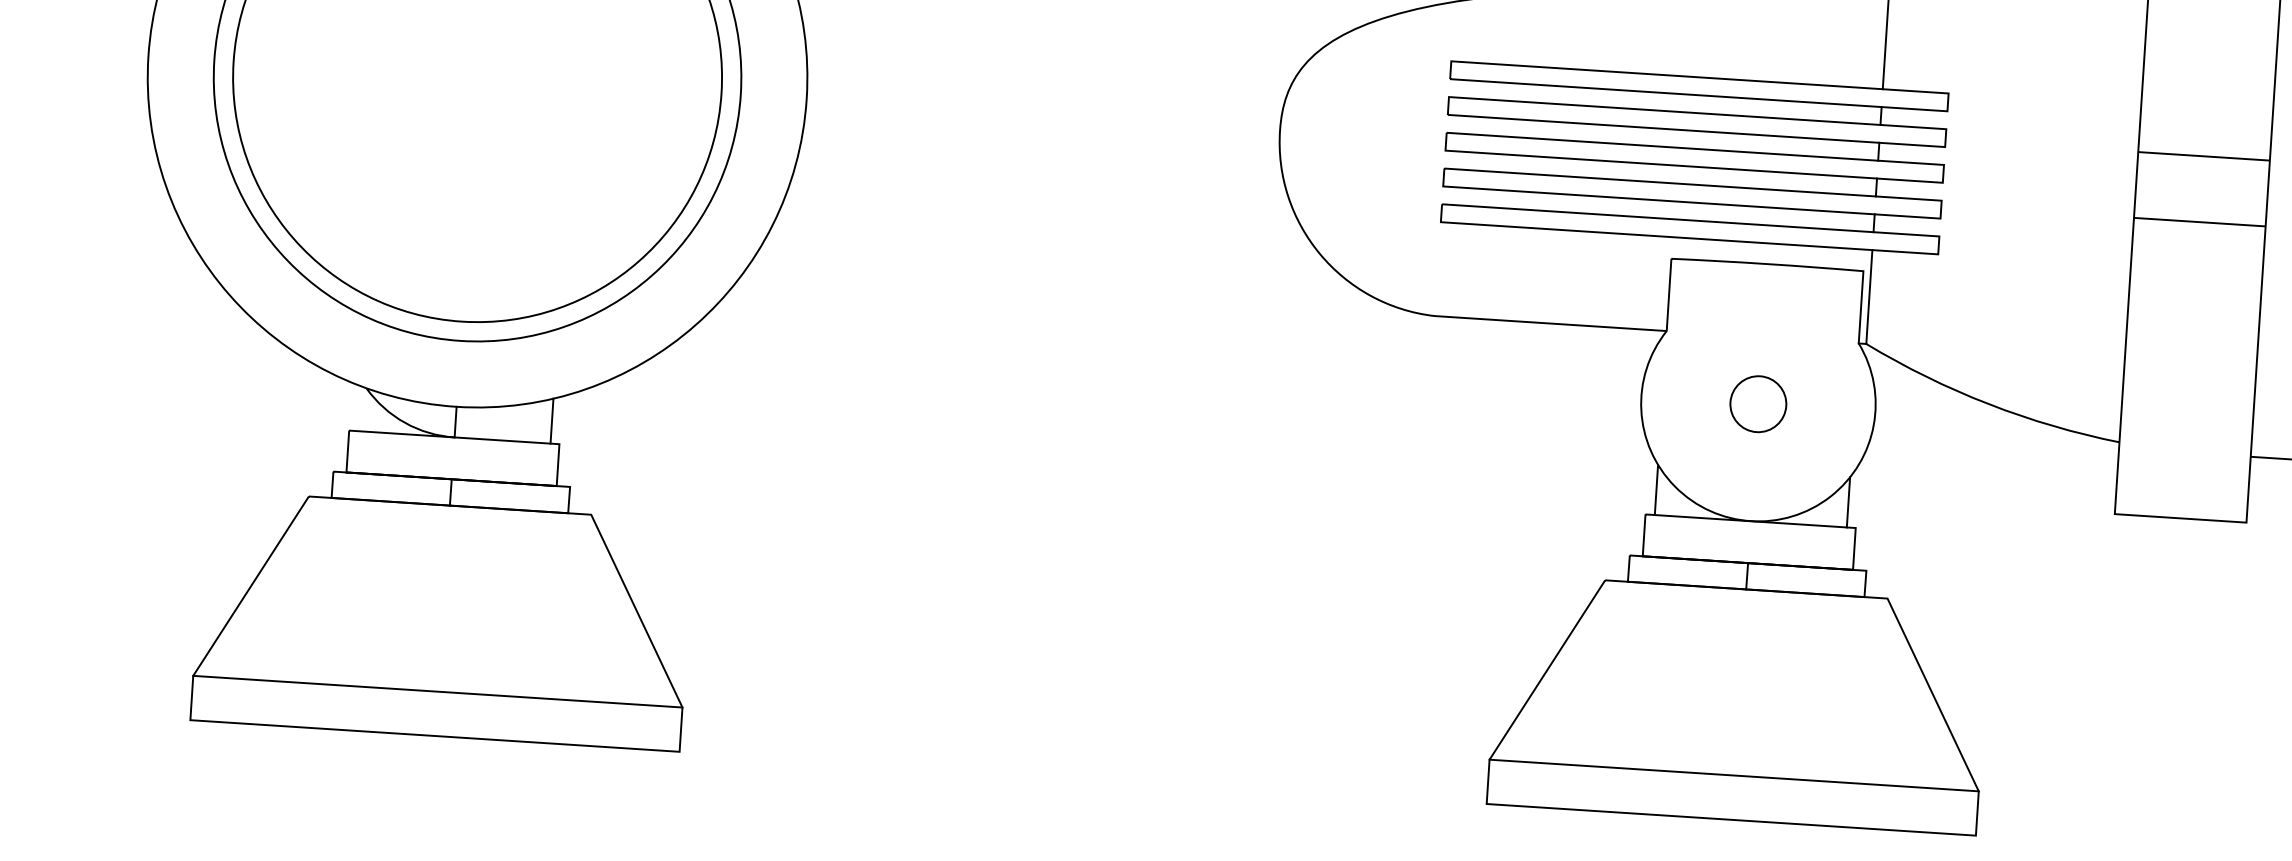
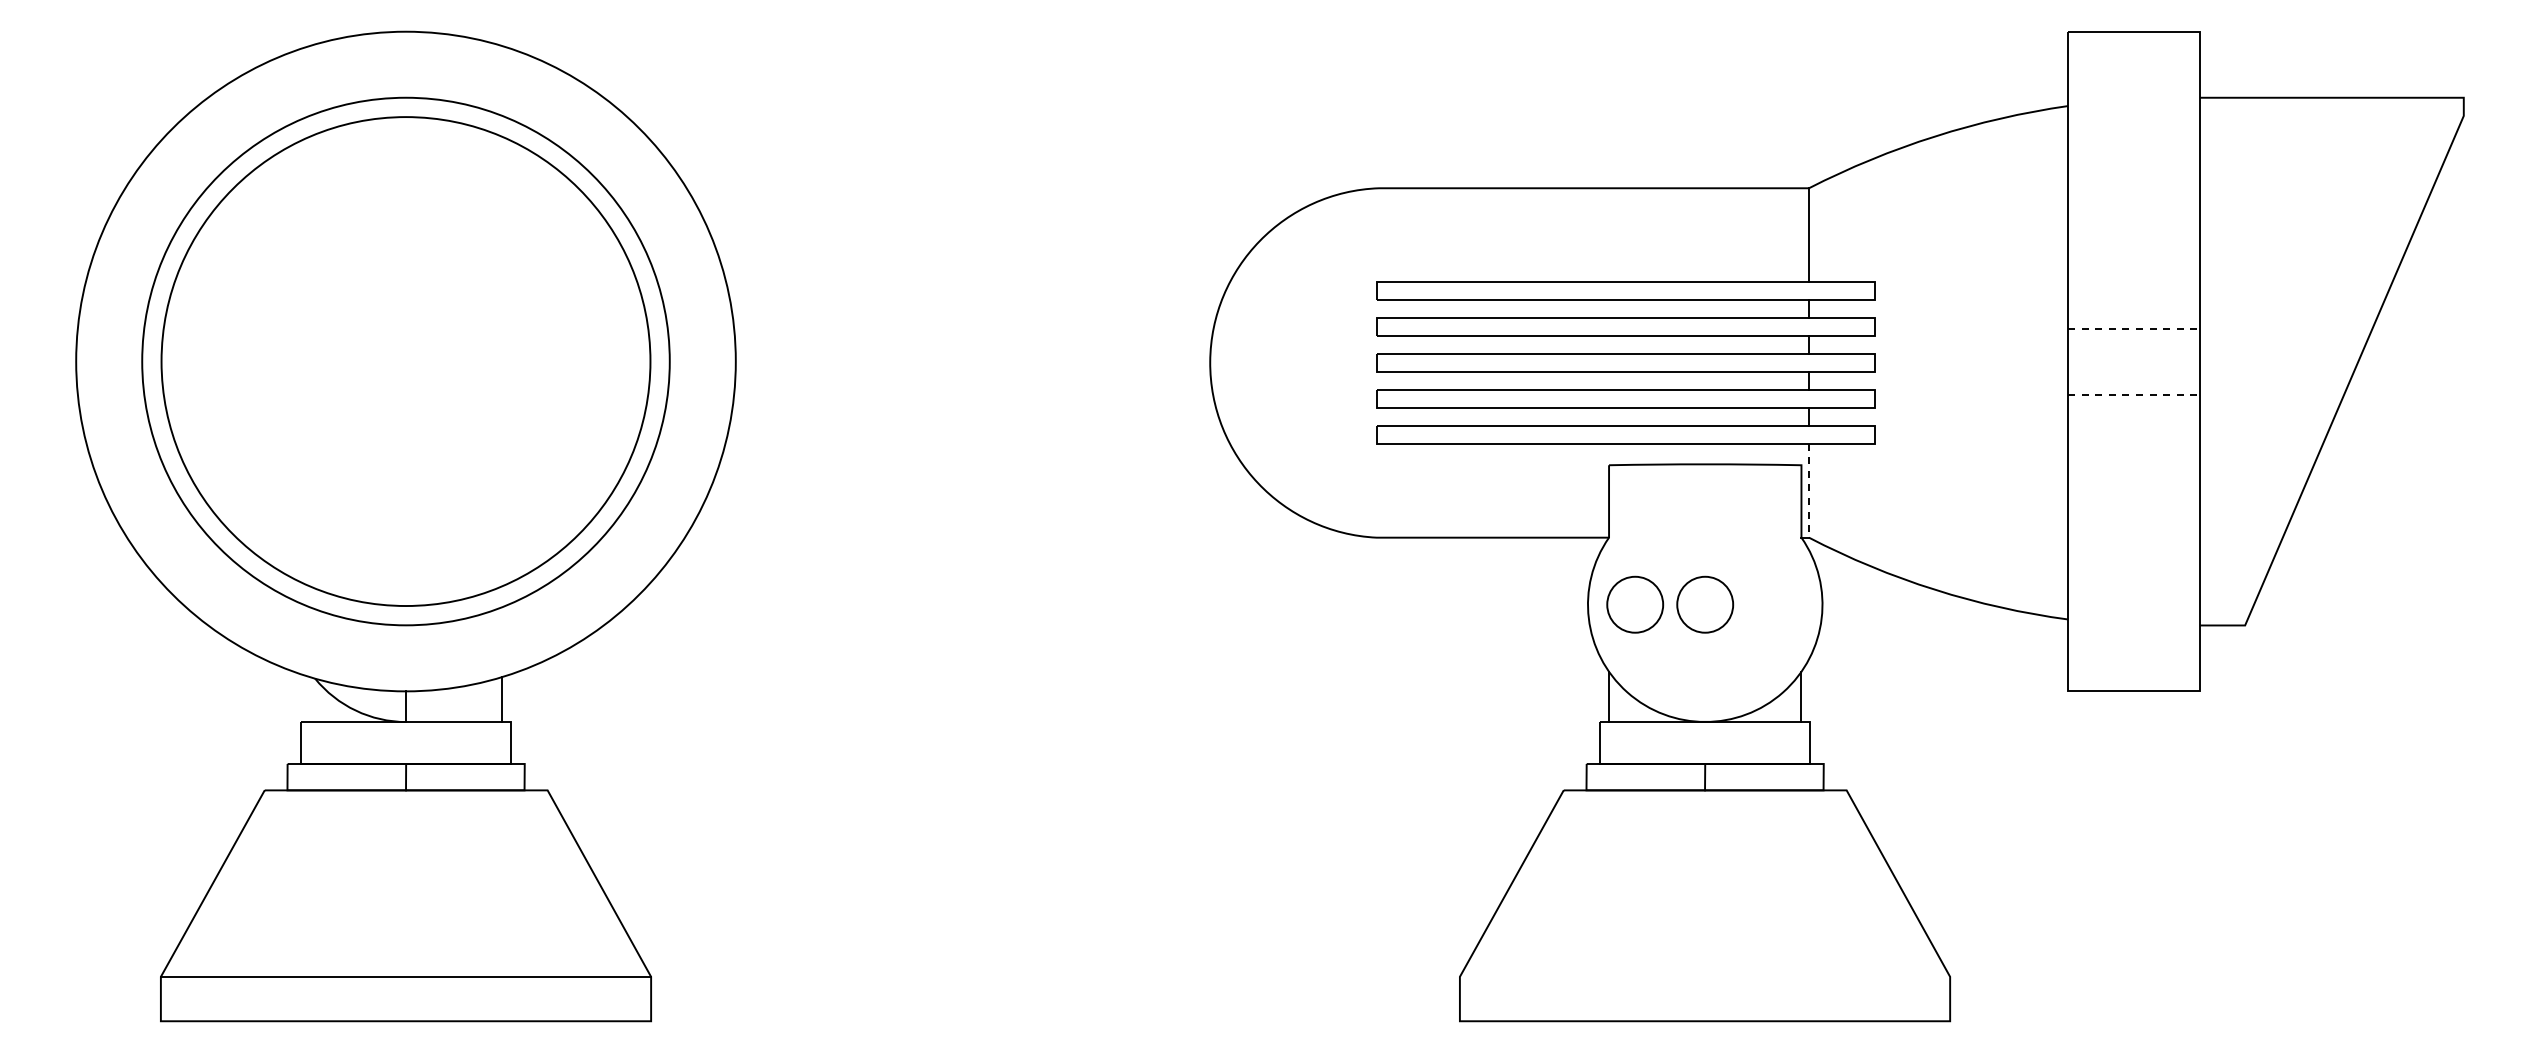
line: (2203, 156) -> (2133, 328), solid -> dashed
line: (2199, 222) -> (2133, 394), solid -> dashed
line: (1869, 297) -> (1809, 491), solid -> dashed
circle: (1688, 399) -> (1635, 604), added
line: (1733, 775) -> (1704, 976), removed

